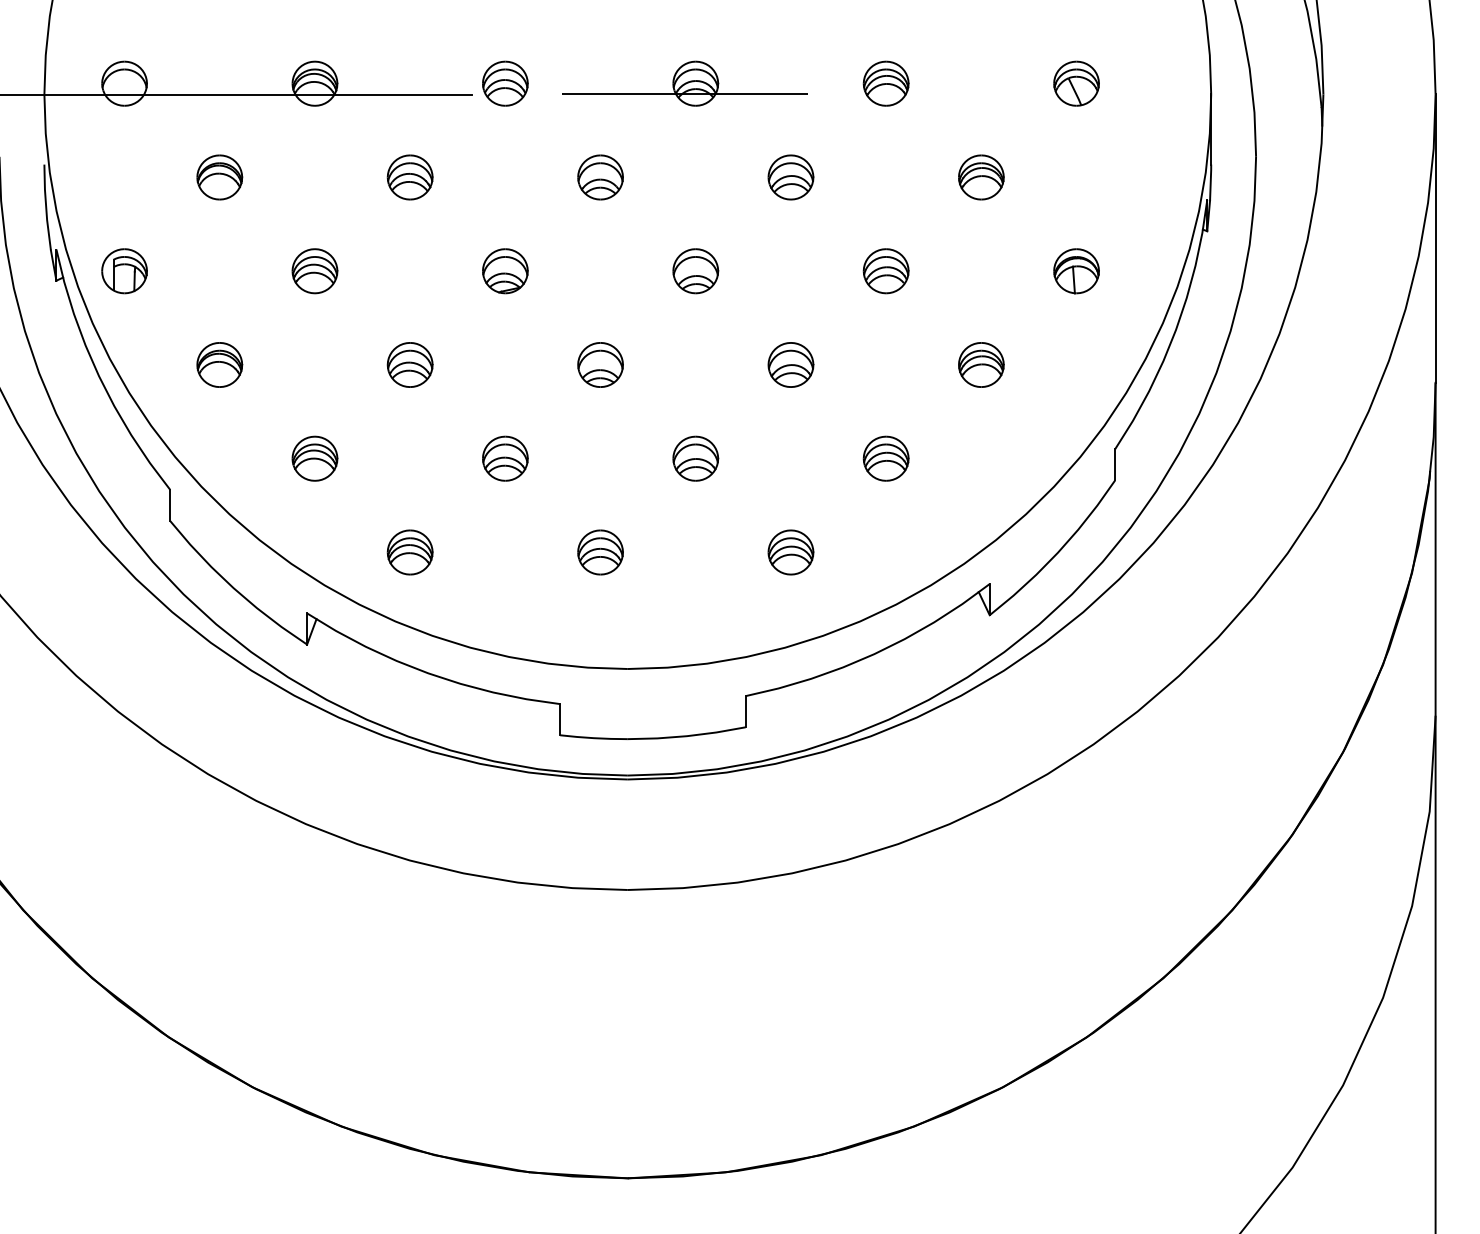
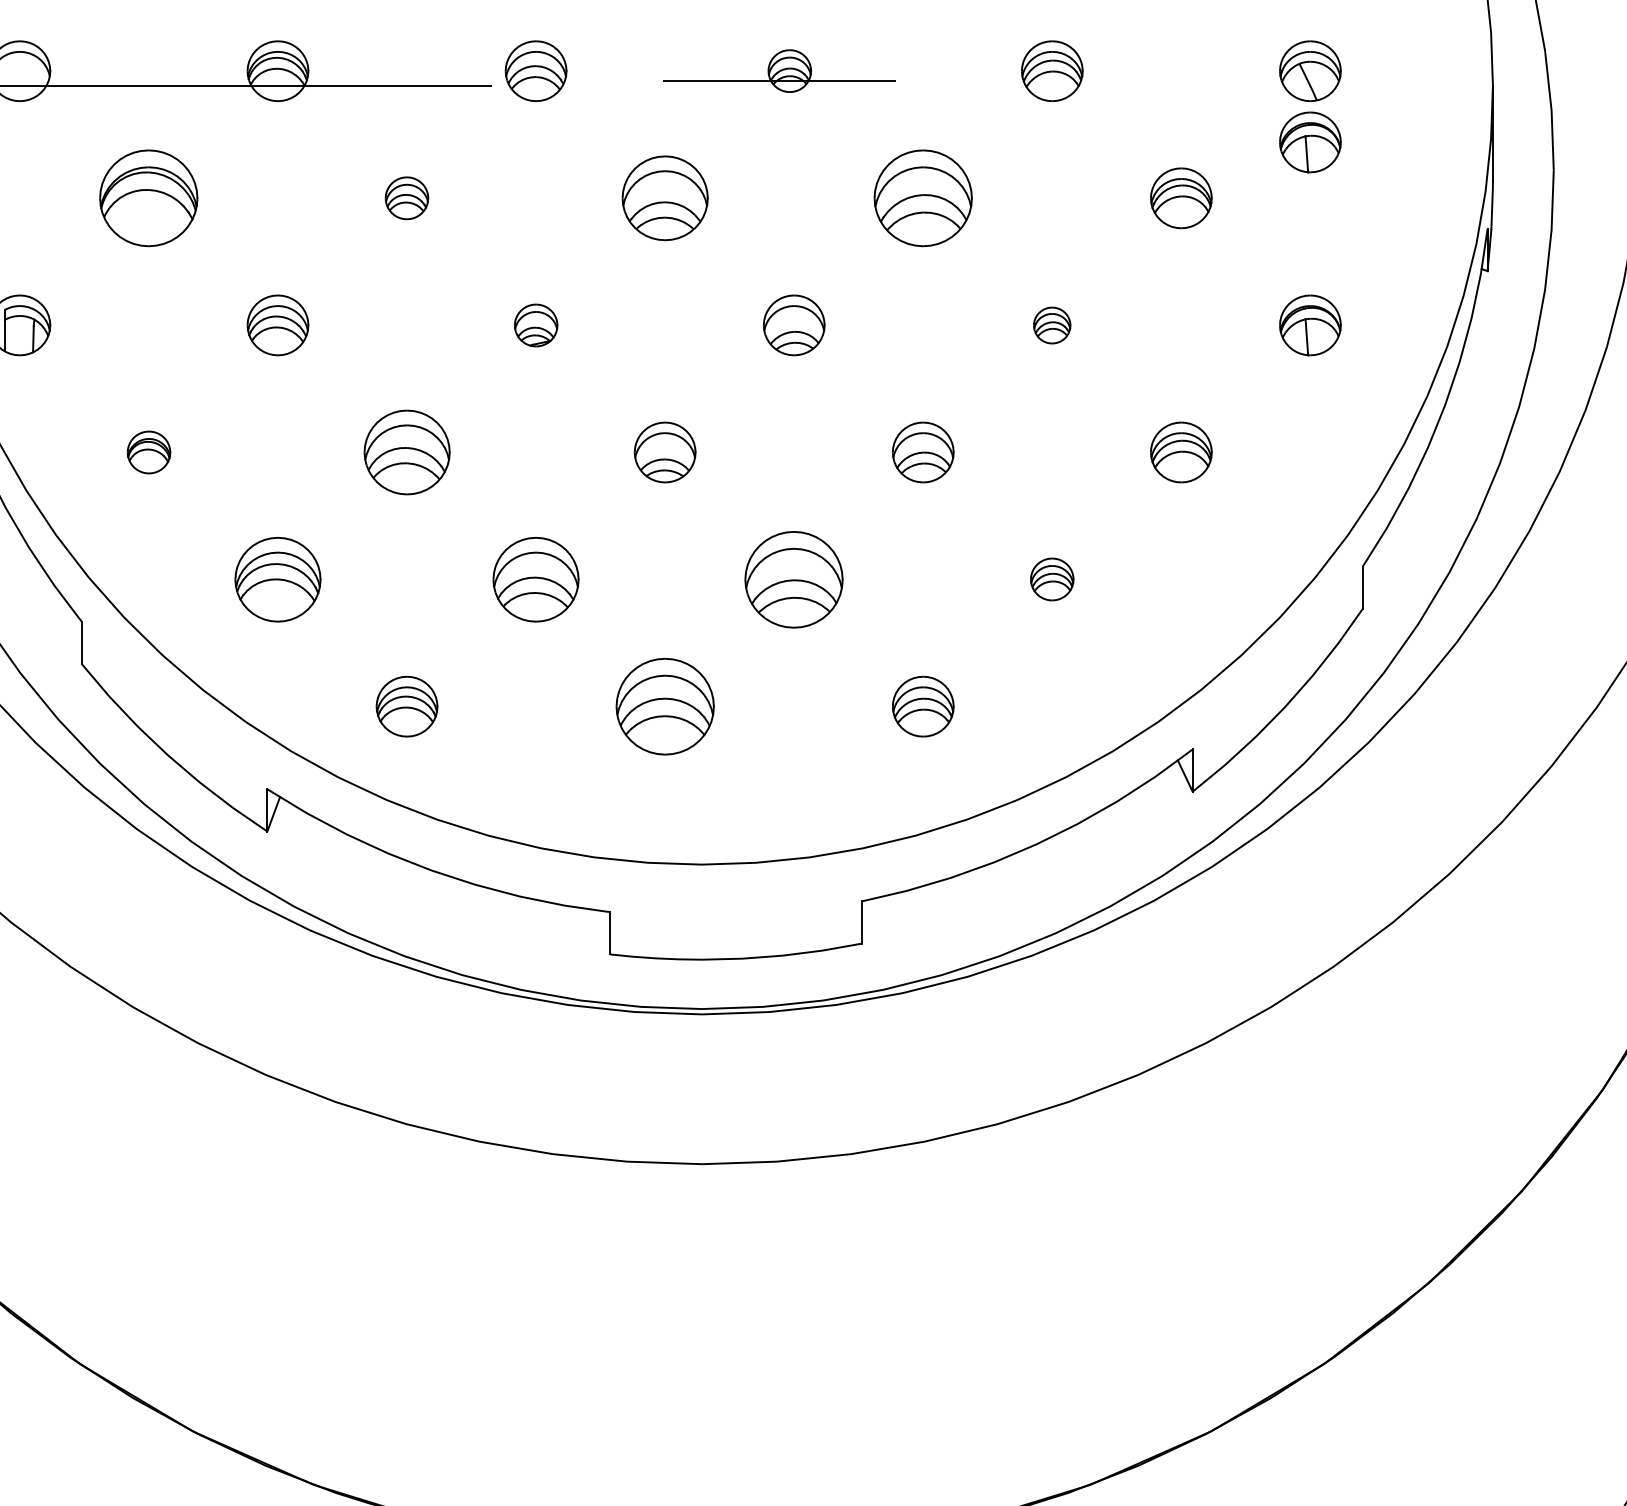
part: (684, 83) -> (778, 70), size x0.7
part: (1076, 136) -> (1310, 142), added
part: (219, 177) -> (148, 198), size x1.6
part: (409, 177) -> (406, 198), size x0.7
part: (600, 177) -> (665, 198), size x1.4
part: (790, 177) -> (922, 198), size x1.6
part: (505, 271) -> (536, 325), size x0.7
part: (885, 271) -> (1051, 325), size x0.6
part: (219, 364) -> (148, 451), size x0.7
part: (409, 364) -> (406, 451), size x1.4
part: (314, 458) -> (277, 579), size x1.4
part: (505, 458) -> (536, 579), size x1.4
part: (695, 458) -> (793, 579), size x1.6
part: (885, 458) -> (1051, 579), size x0.7
part: (600, 552) -> (665, 706), size x1.6

